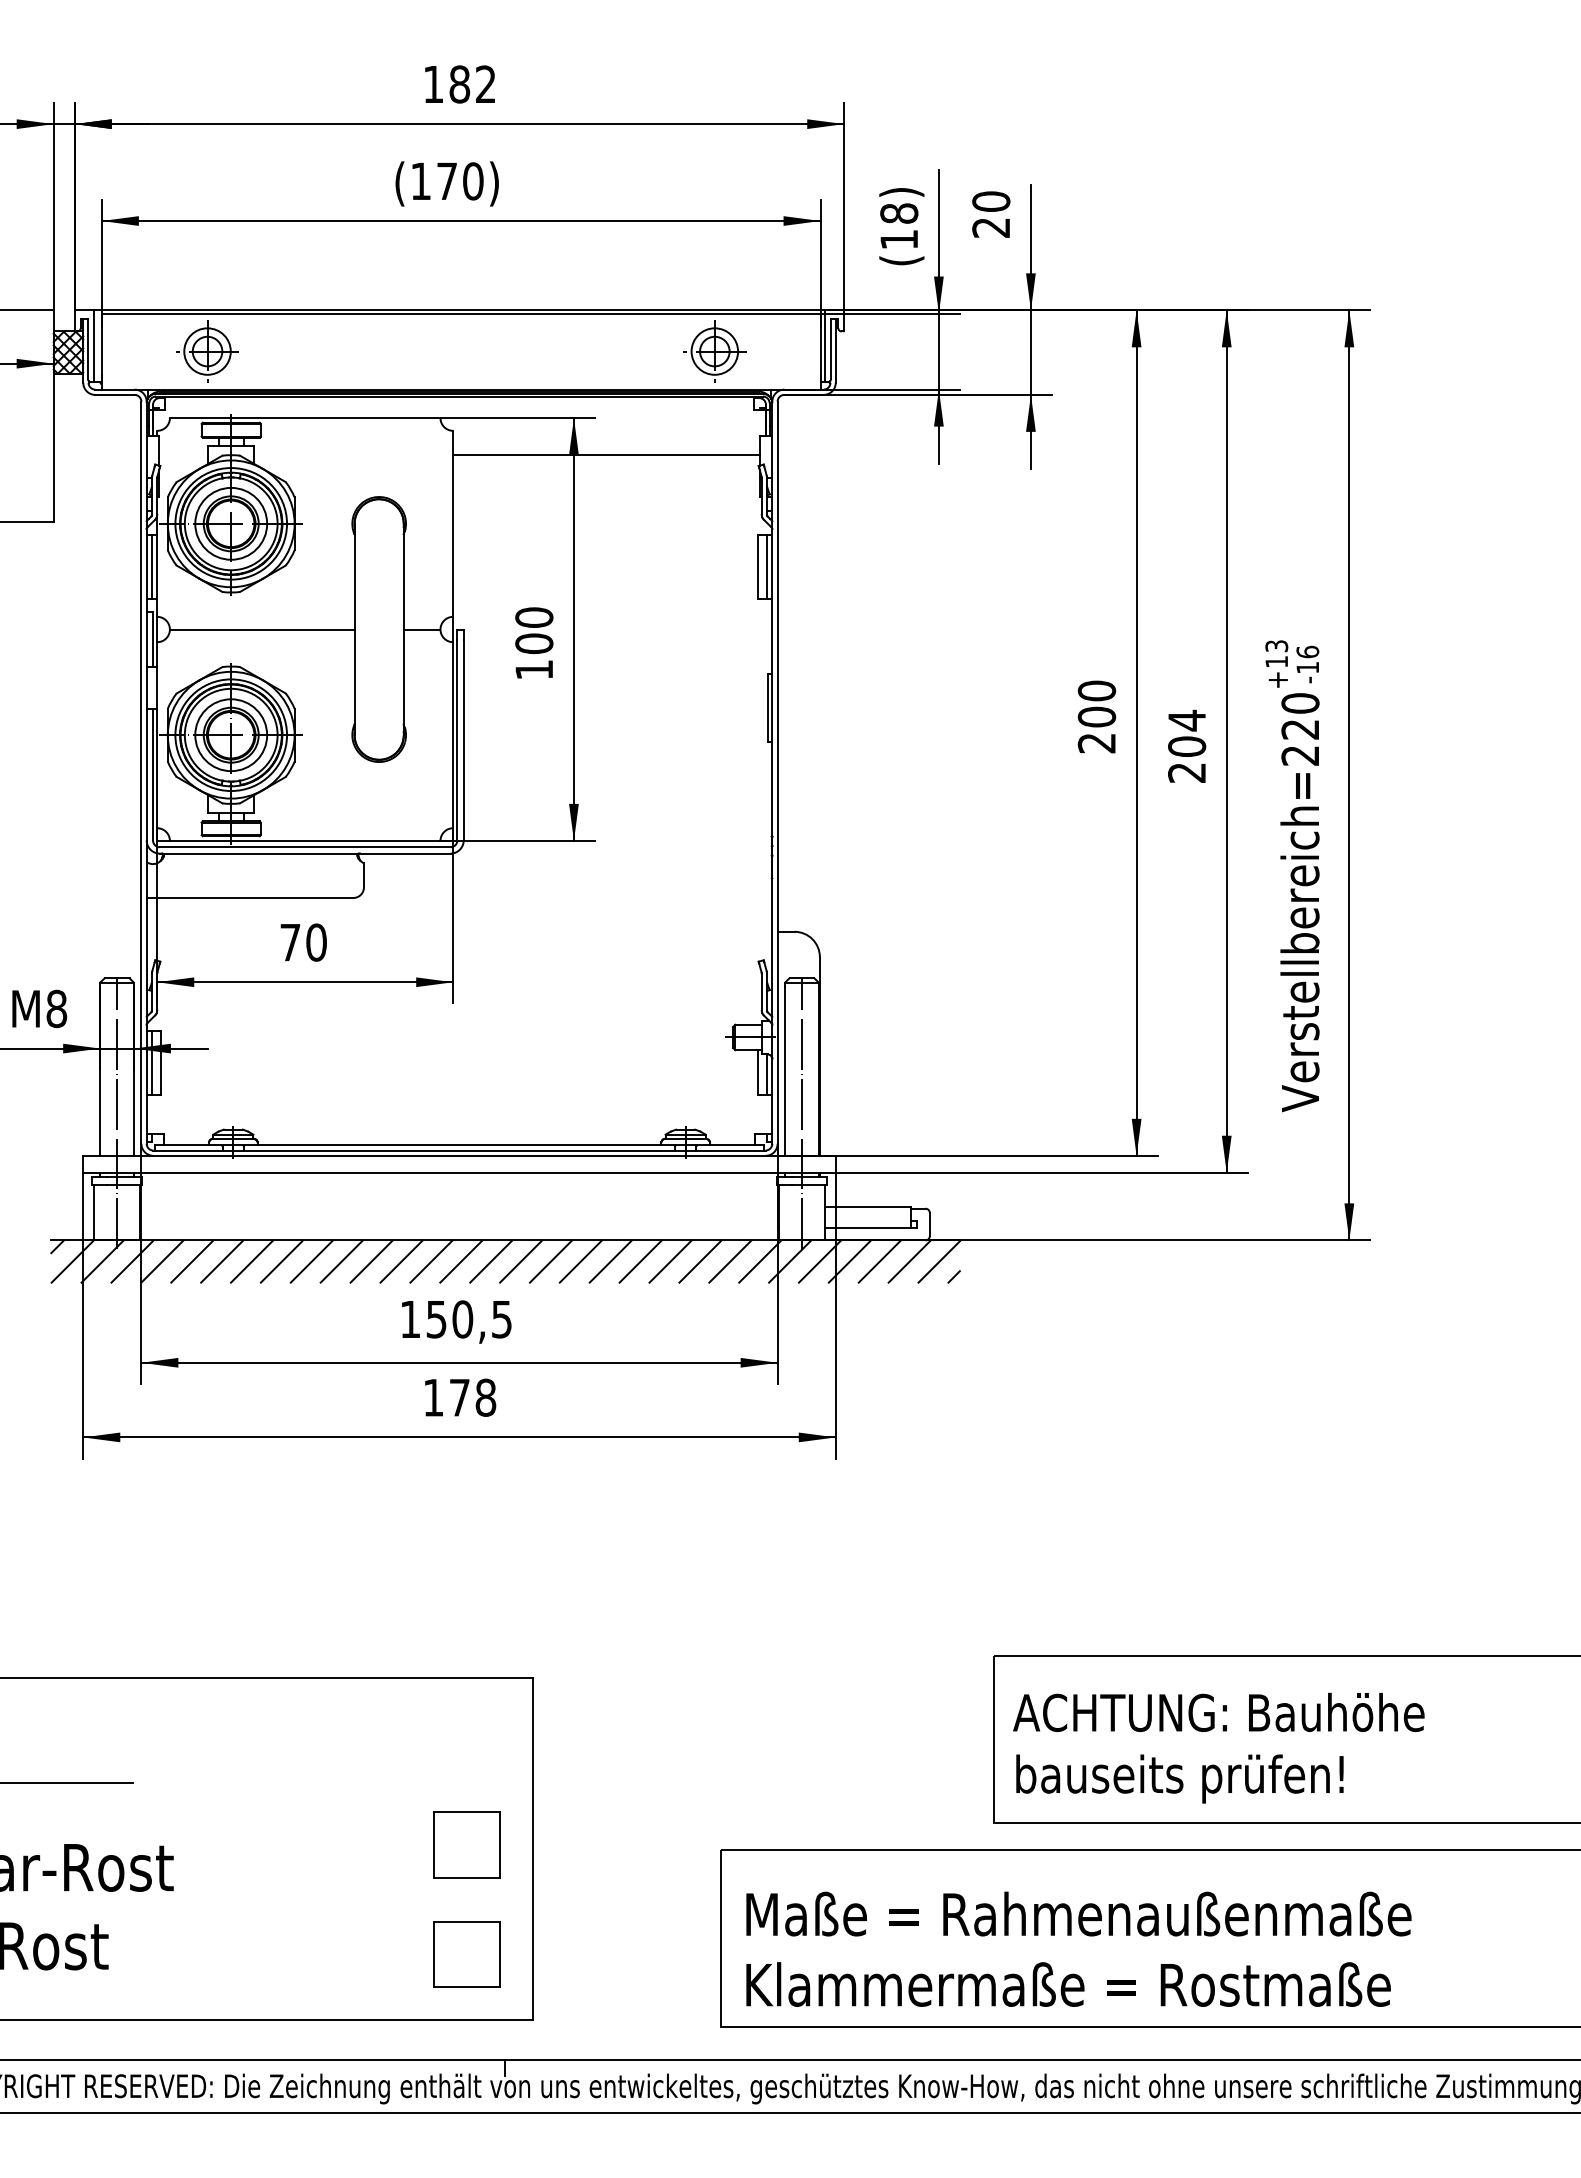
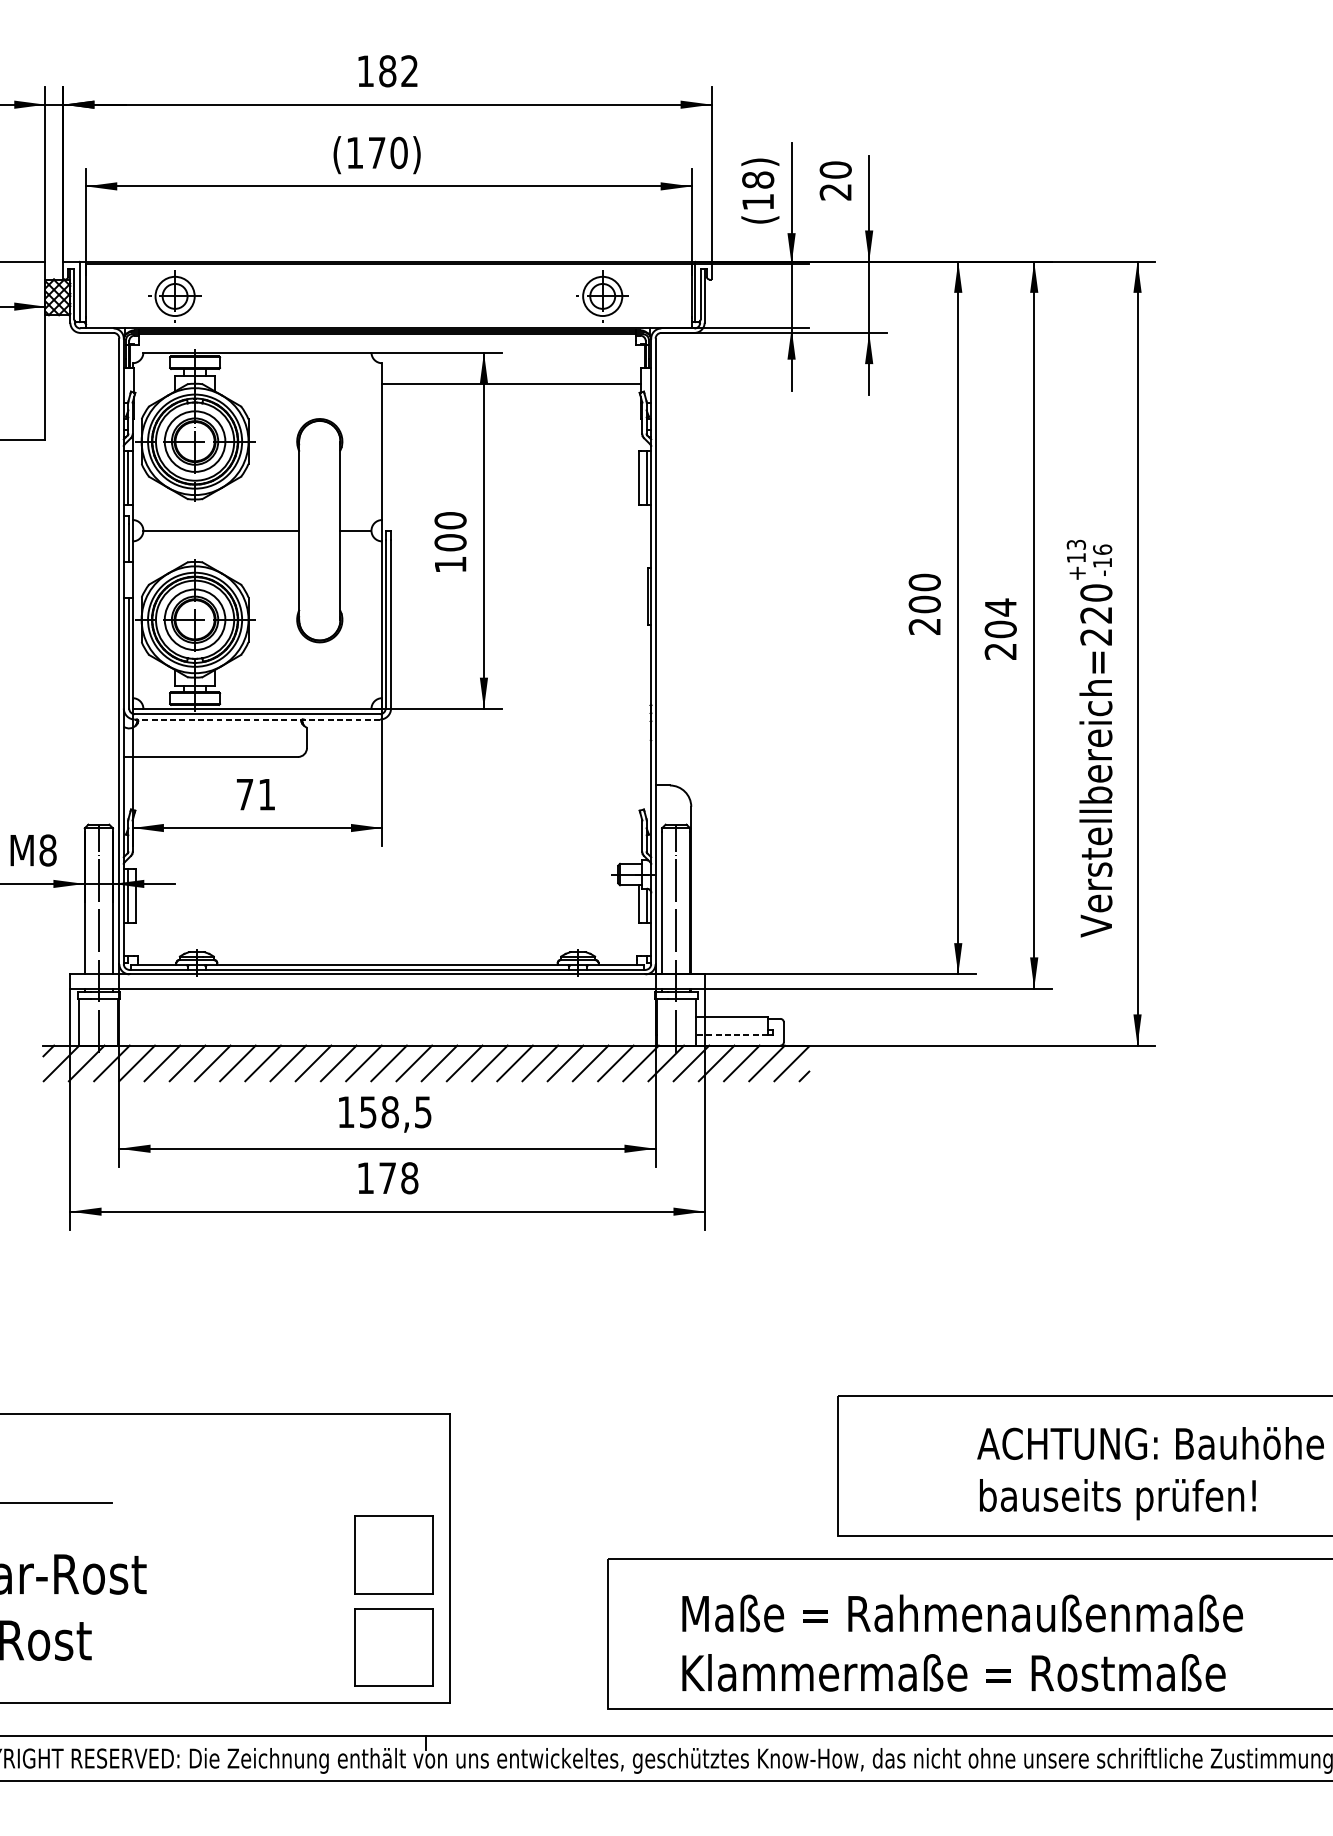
line: (304, 853) -> (256, 719), solid -> dashed
text: (316, 942) -> (266, 794), 70 -> 71
line: (867, 1227) -> (731, 1034), solid -> dashed
text: (462, 1319) -> (390, 1112), 150,5 -> 158,5
text: (1218, 1747) -> (1150, 1473), moved
part: (466, 1844) -> (393, 1554), size x1.4
text: (1078, 1948) -> (962, 1642), moved
part: (466, 1954) -> (393, 1647), size x1.4

